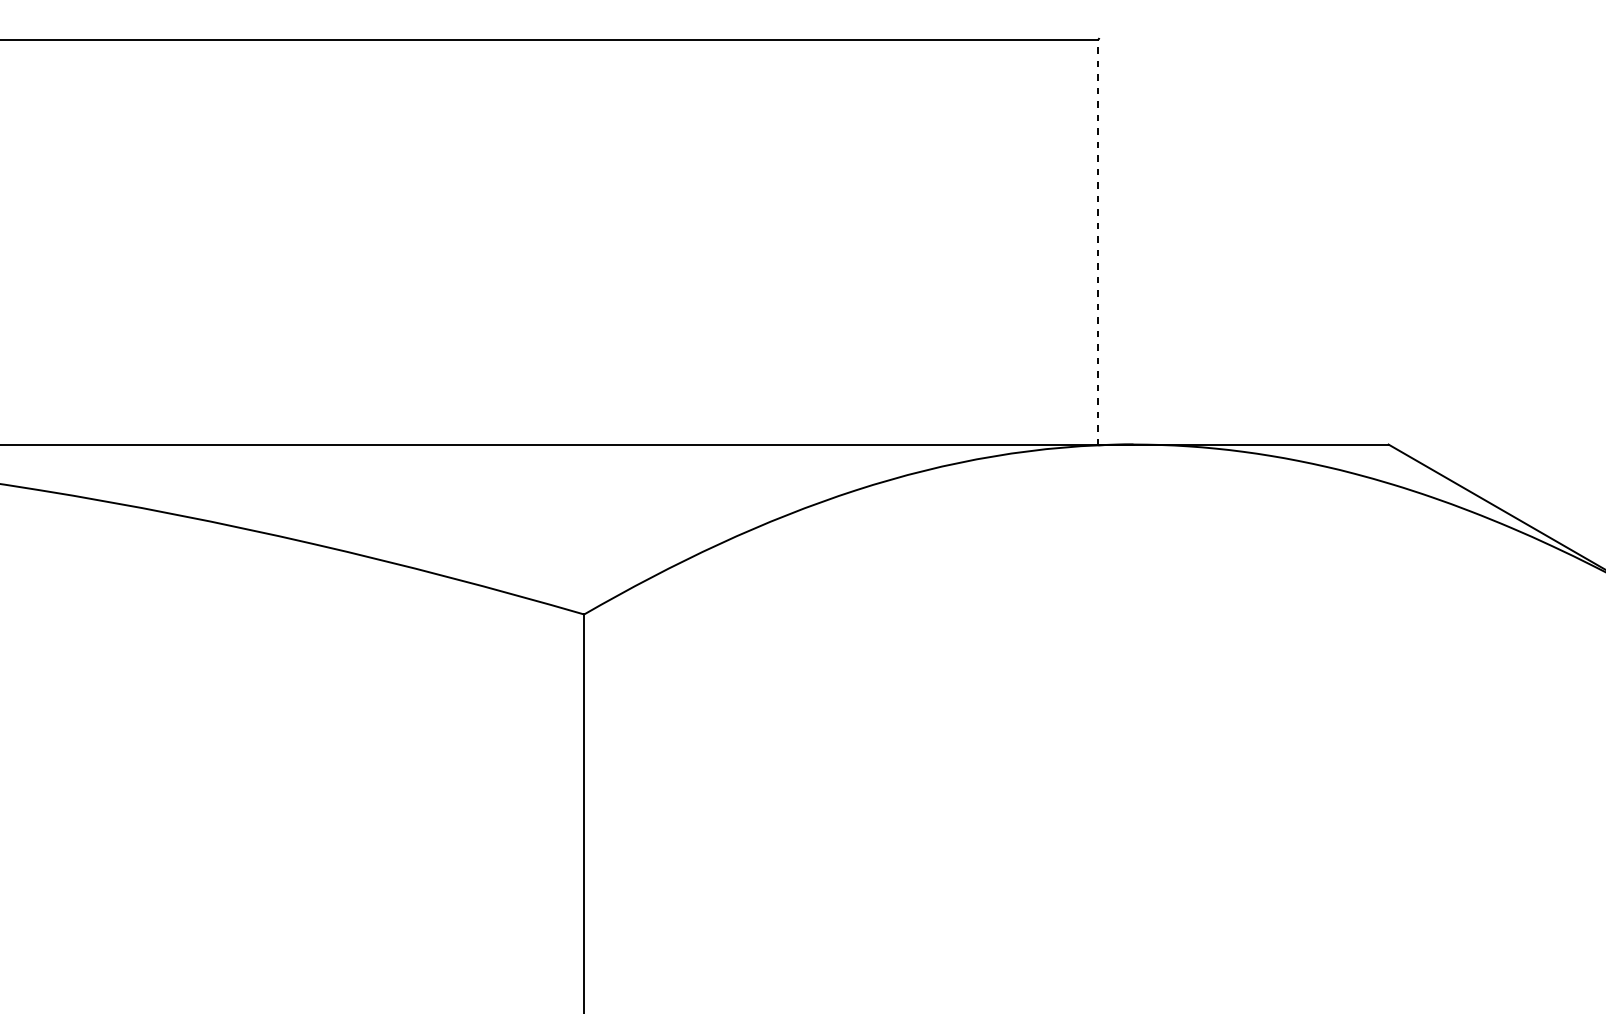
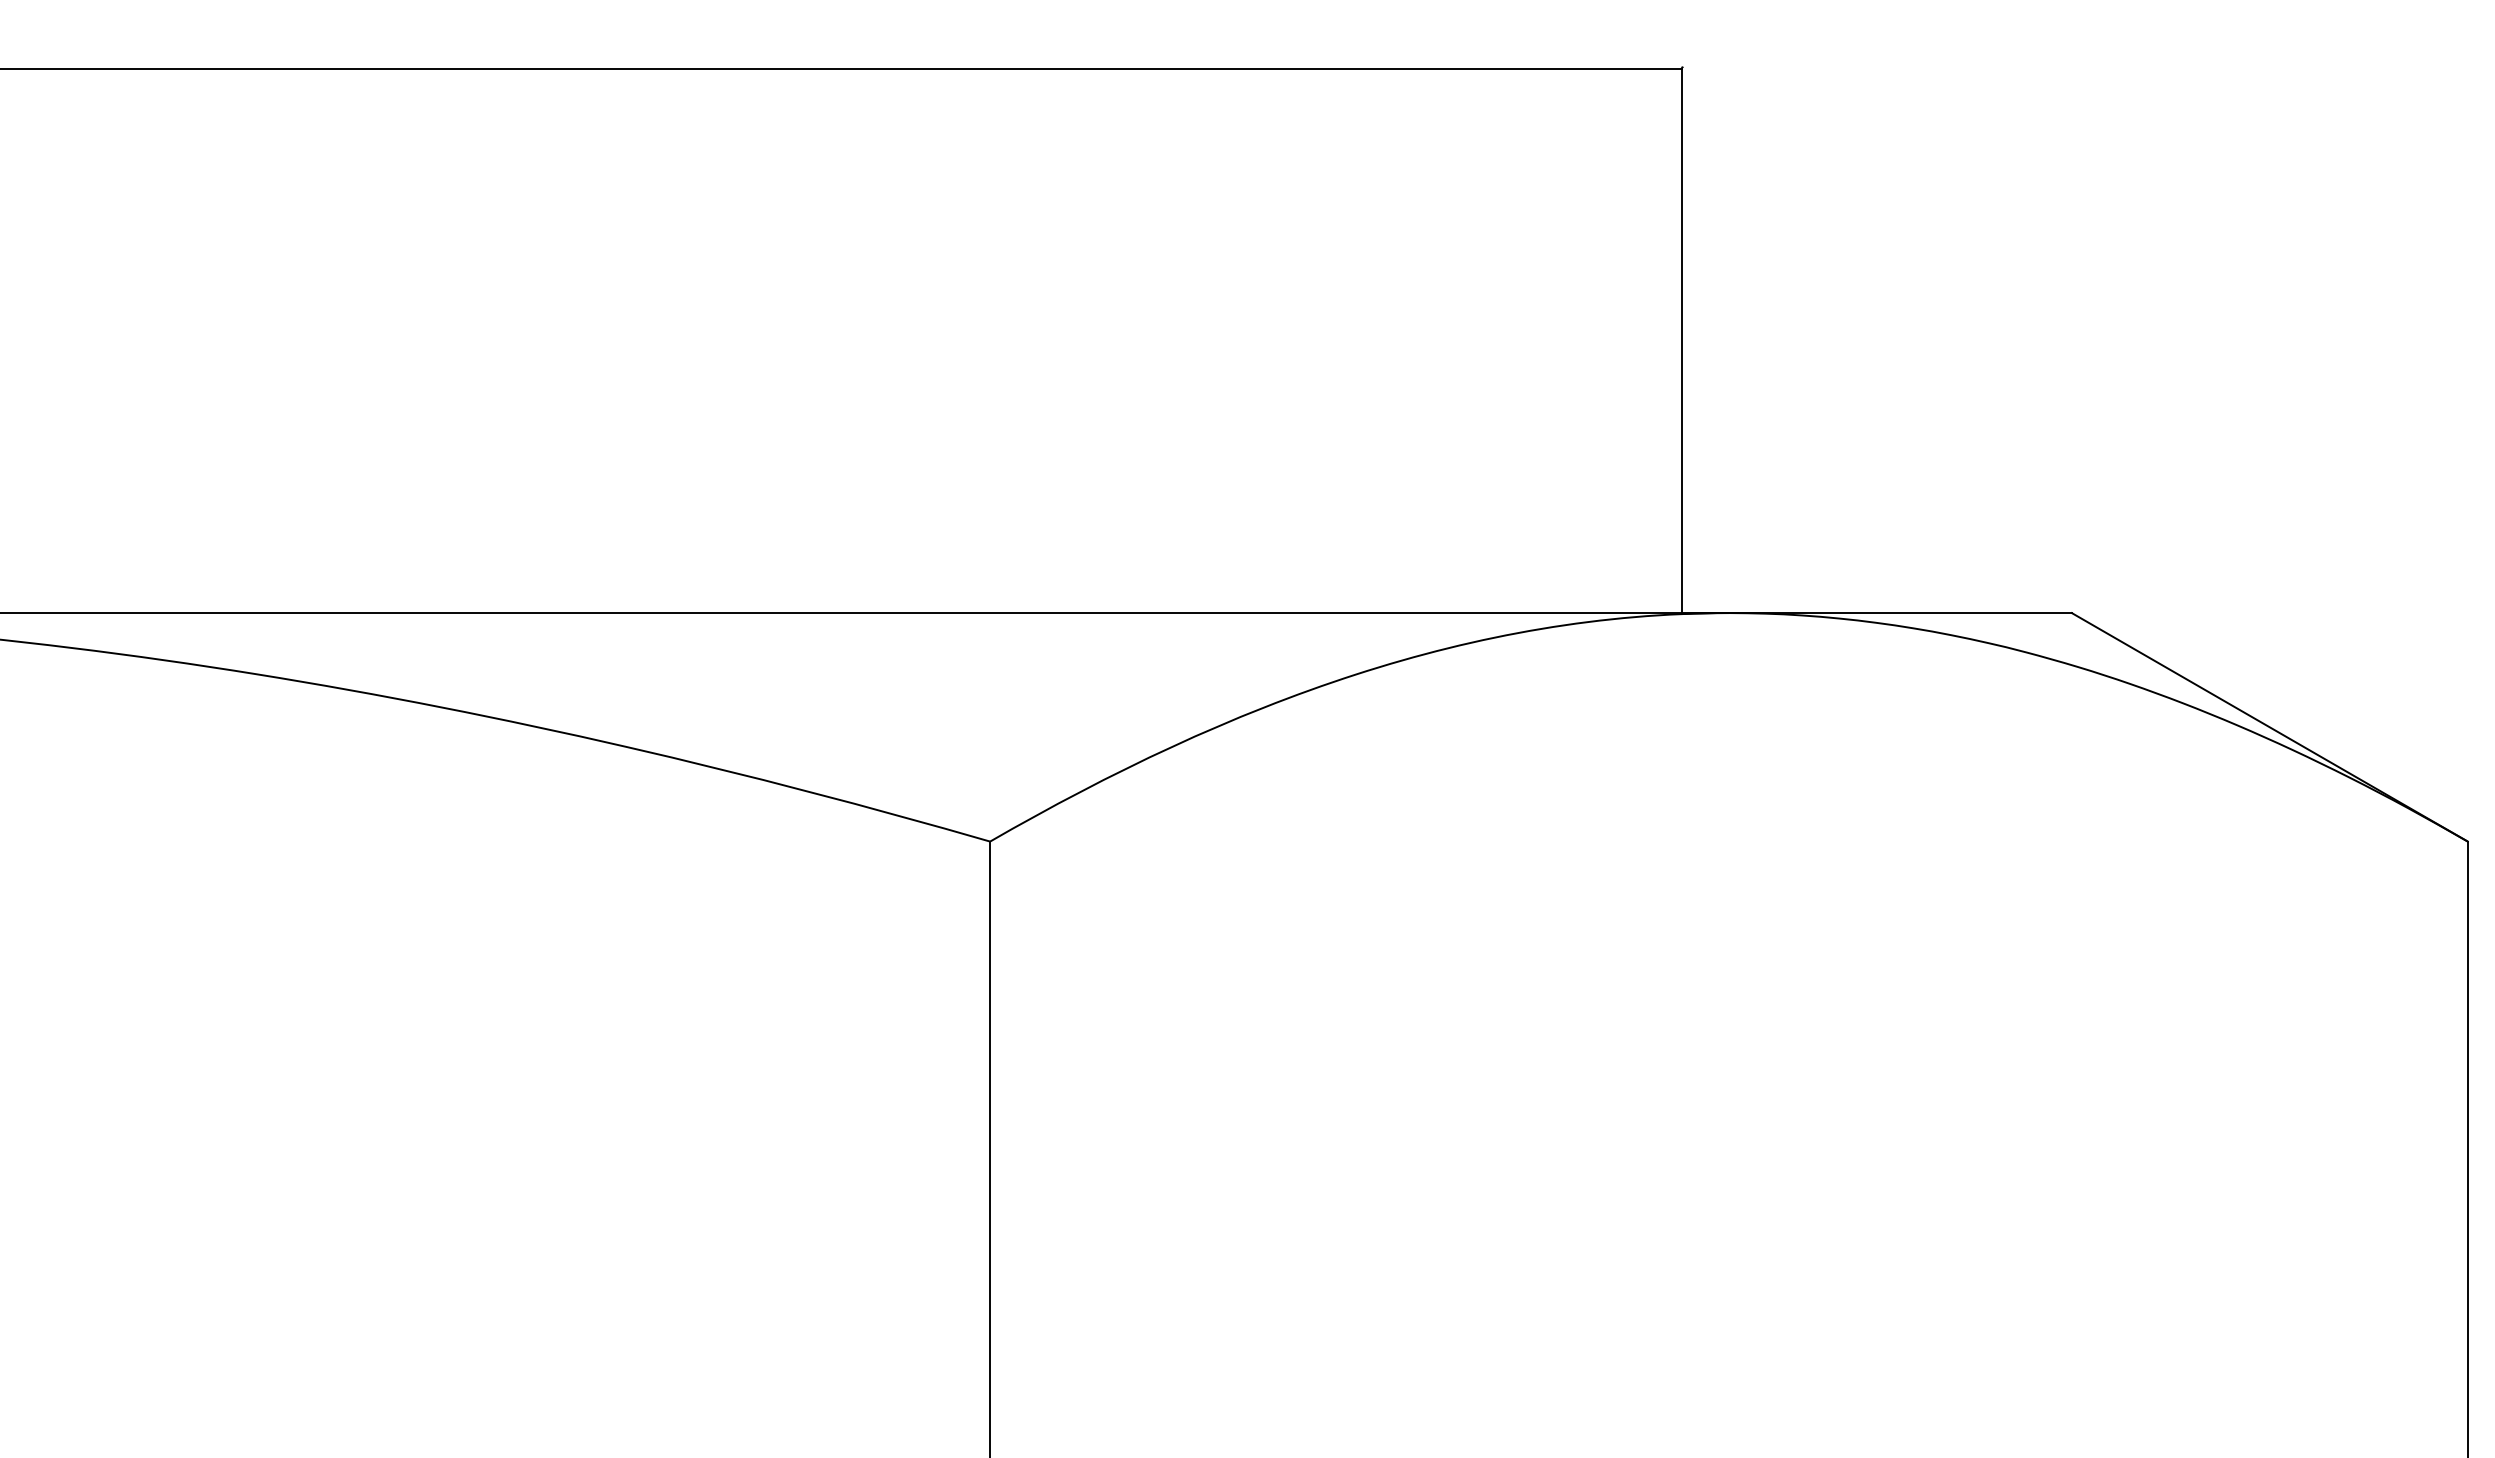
line: (1098, 242) -> (1681, 341), dashed -> solid

